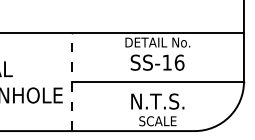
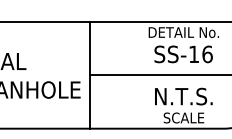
line: (71, 81) -> (90, 74), dashed -> solid

